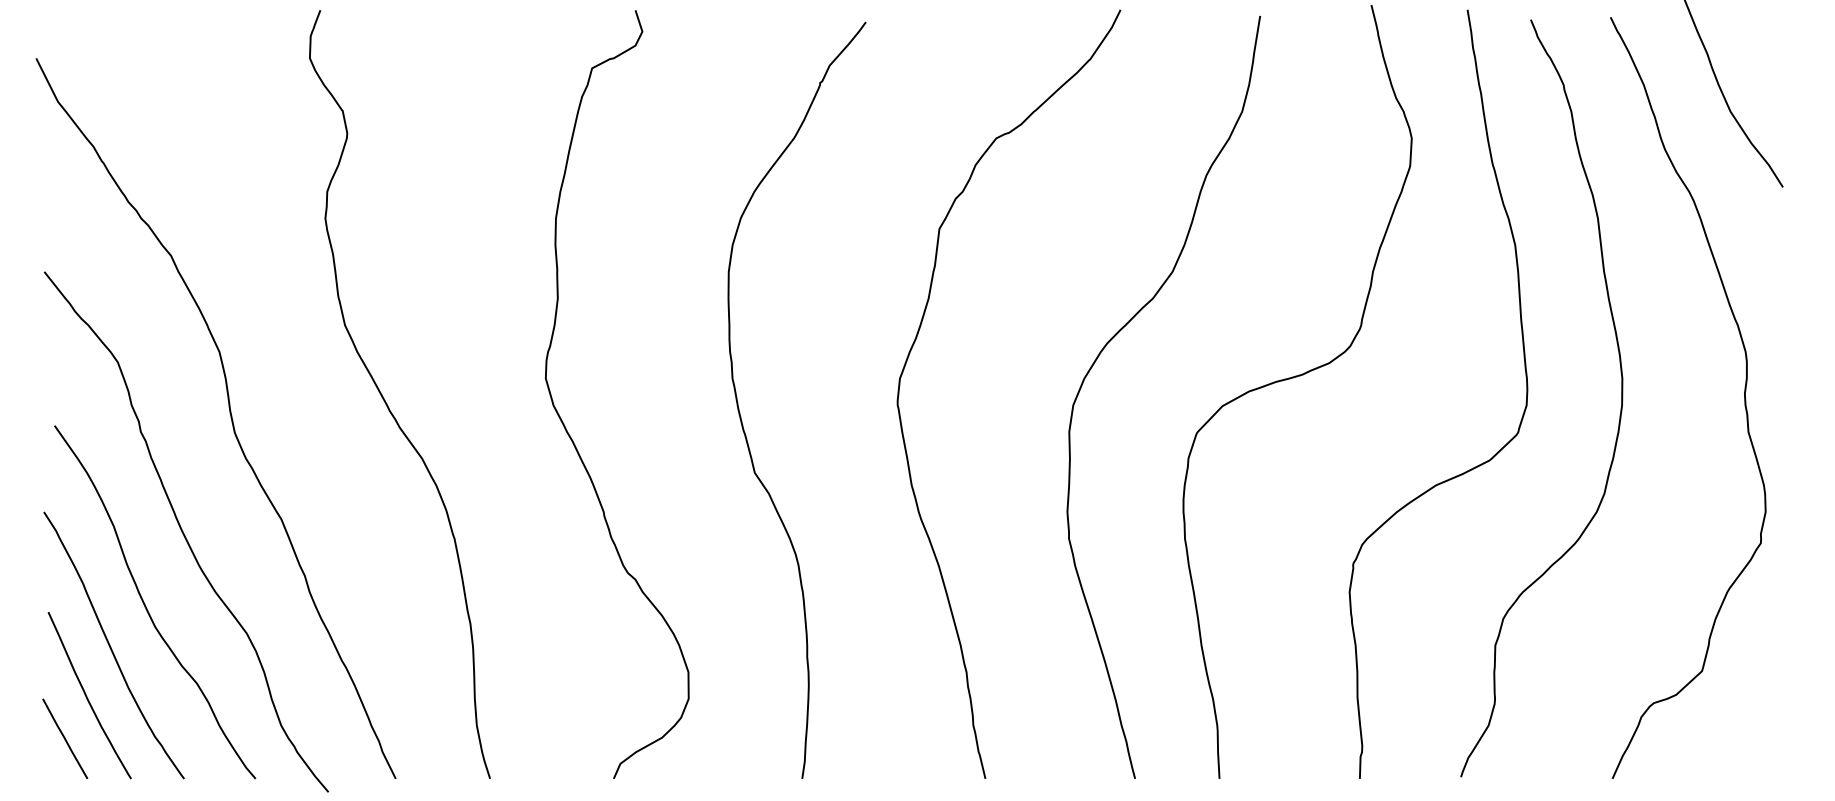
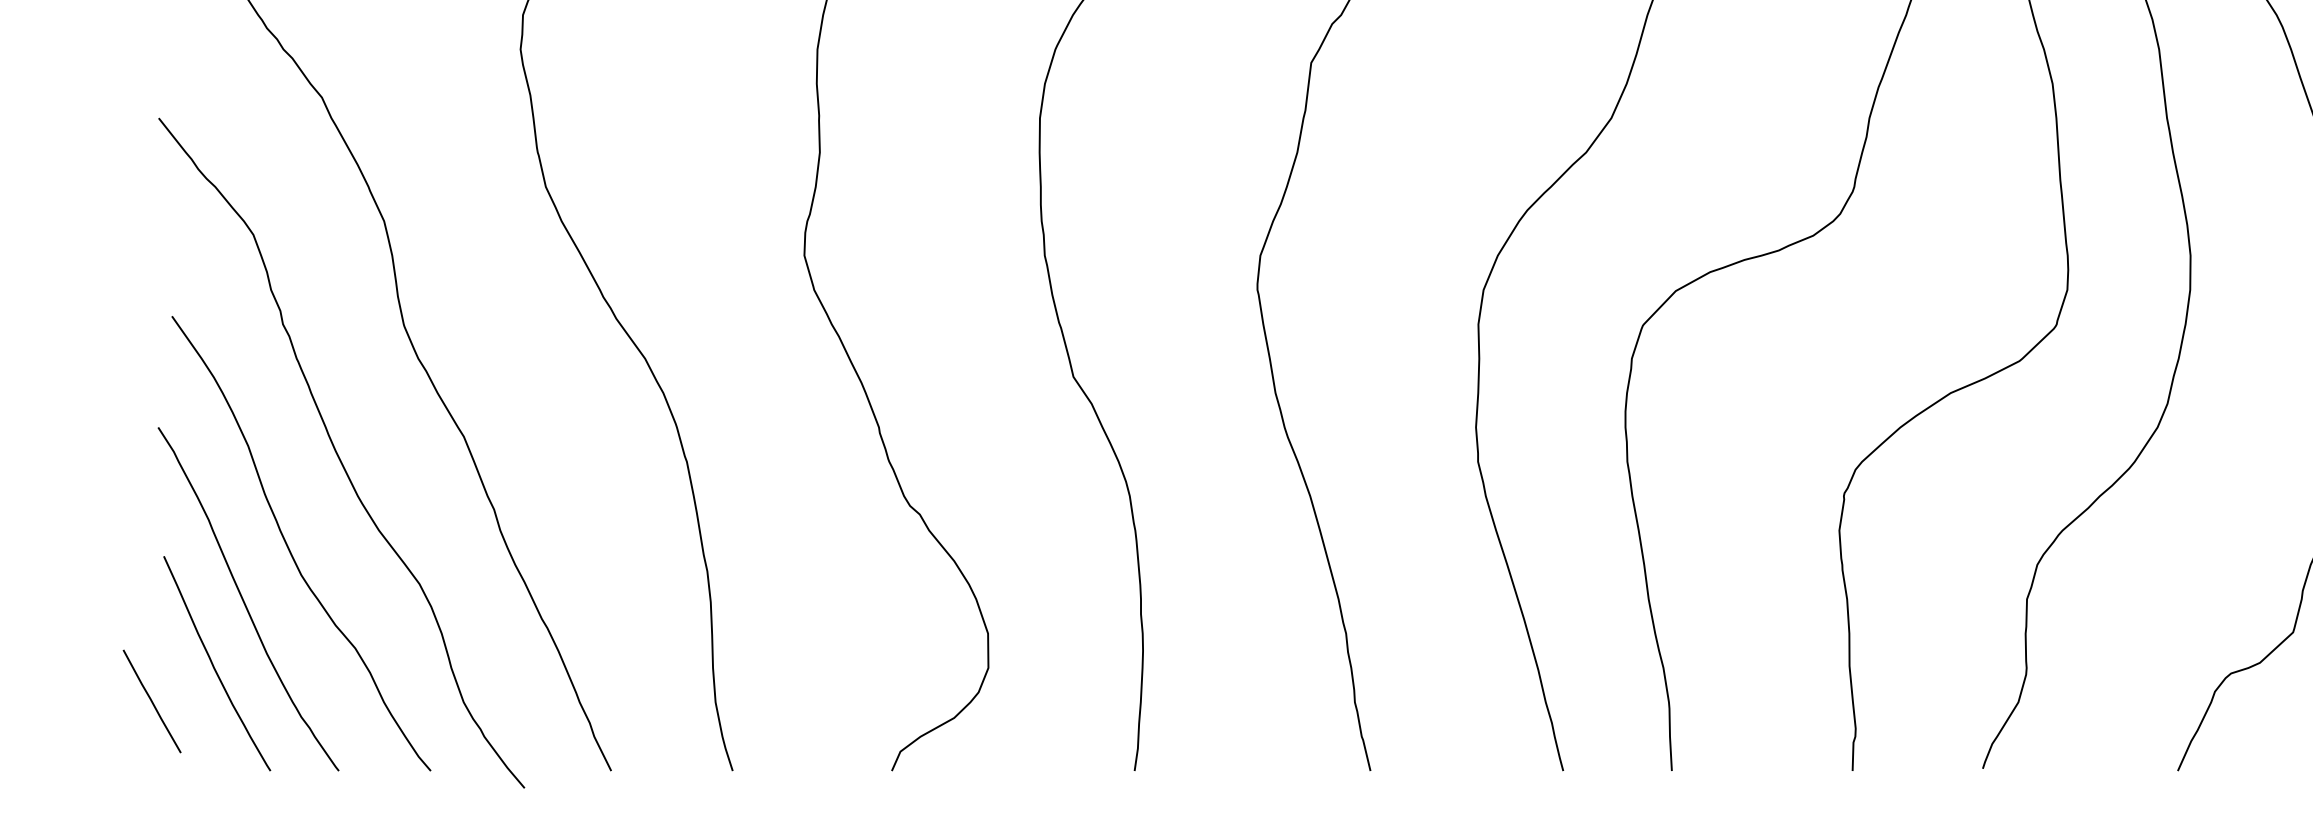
line: (65, 738) -> (152, 701), moved

